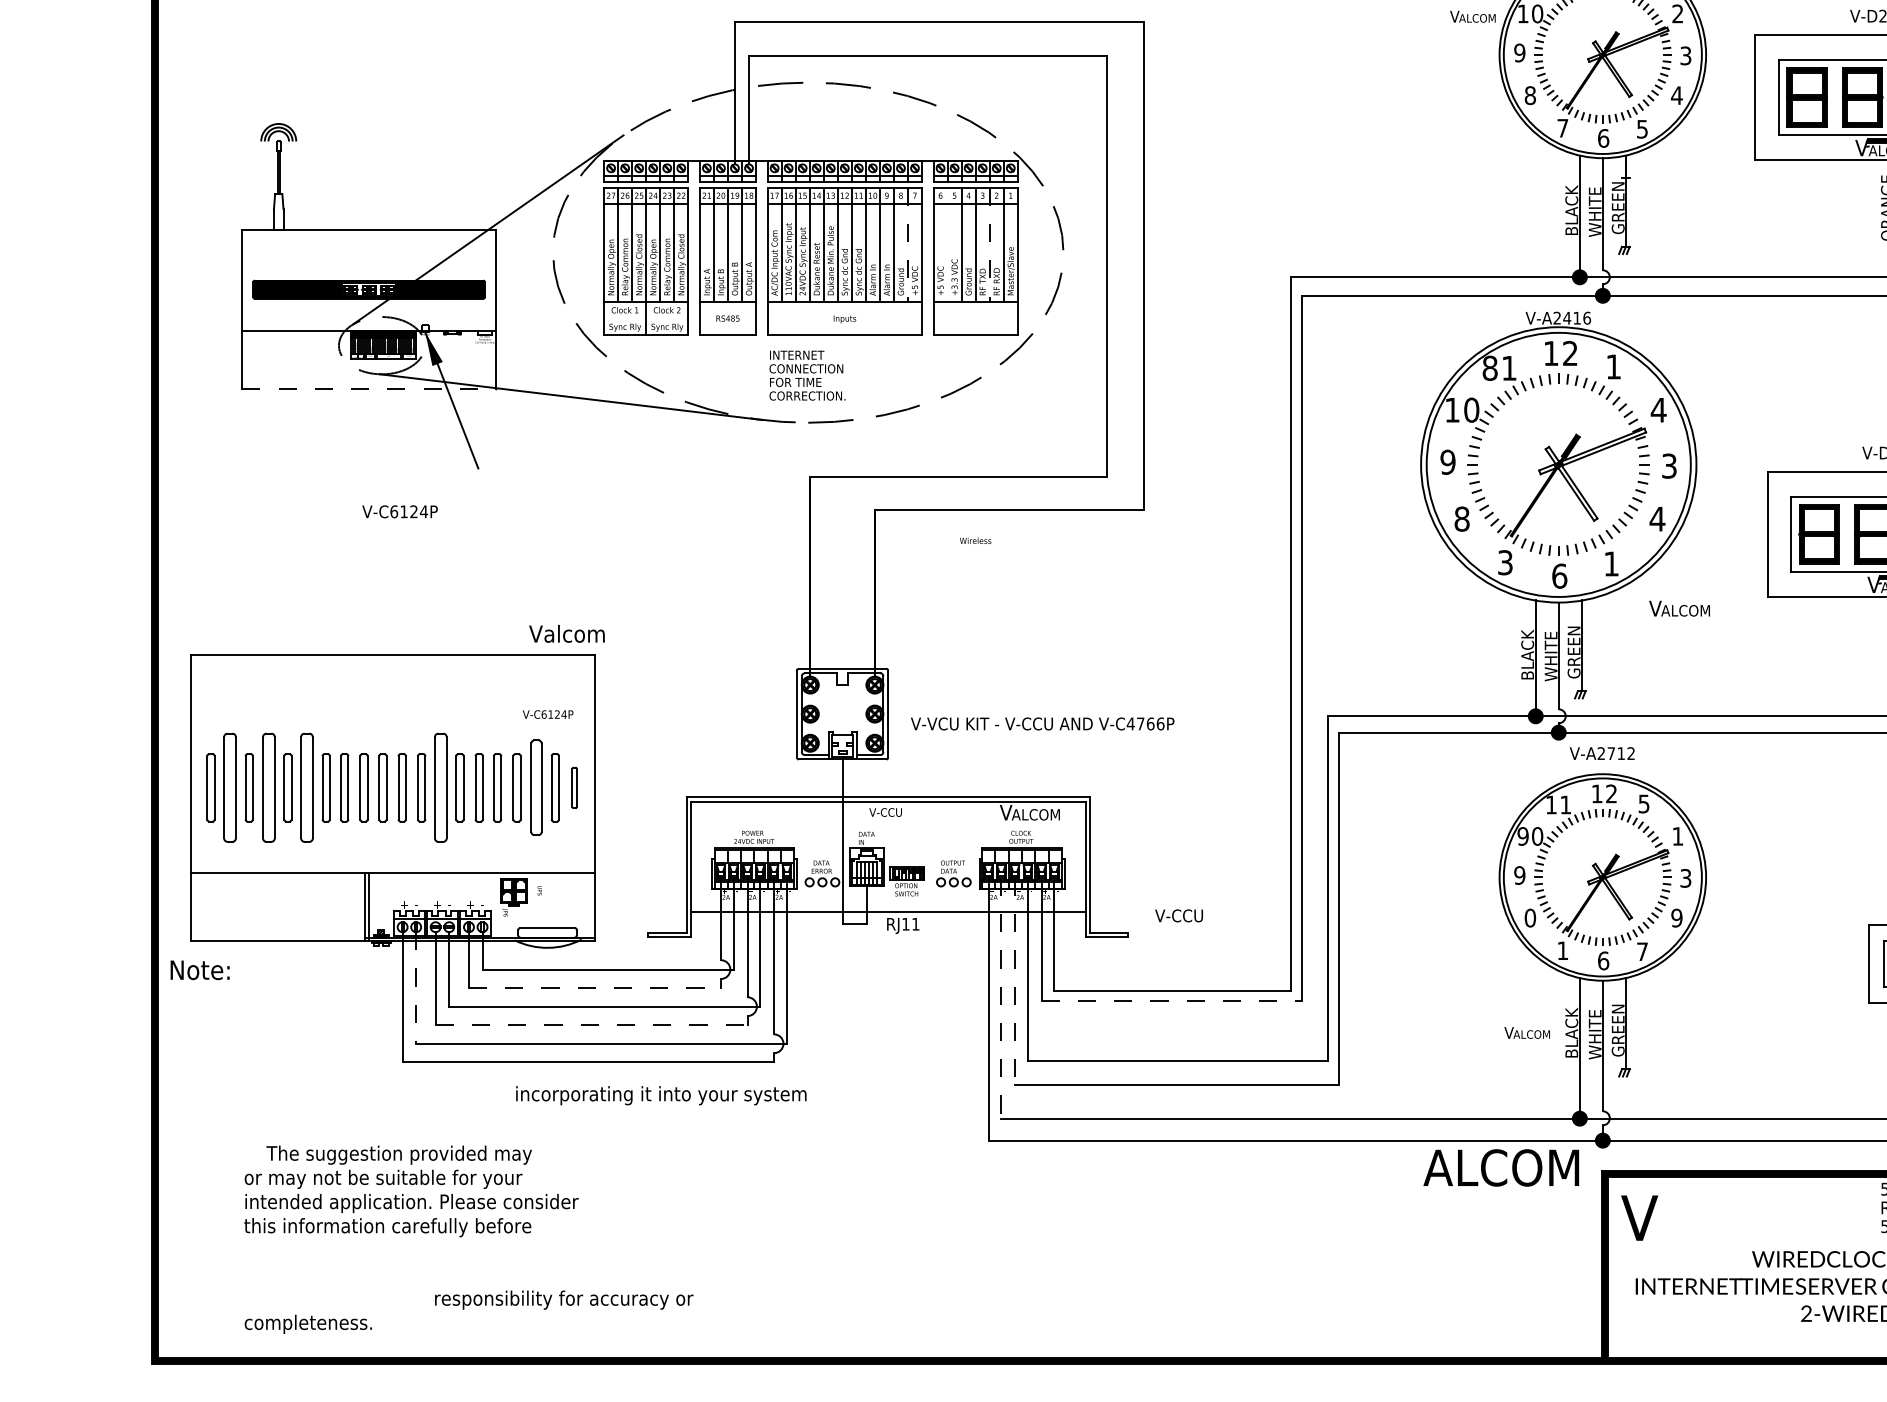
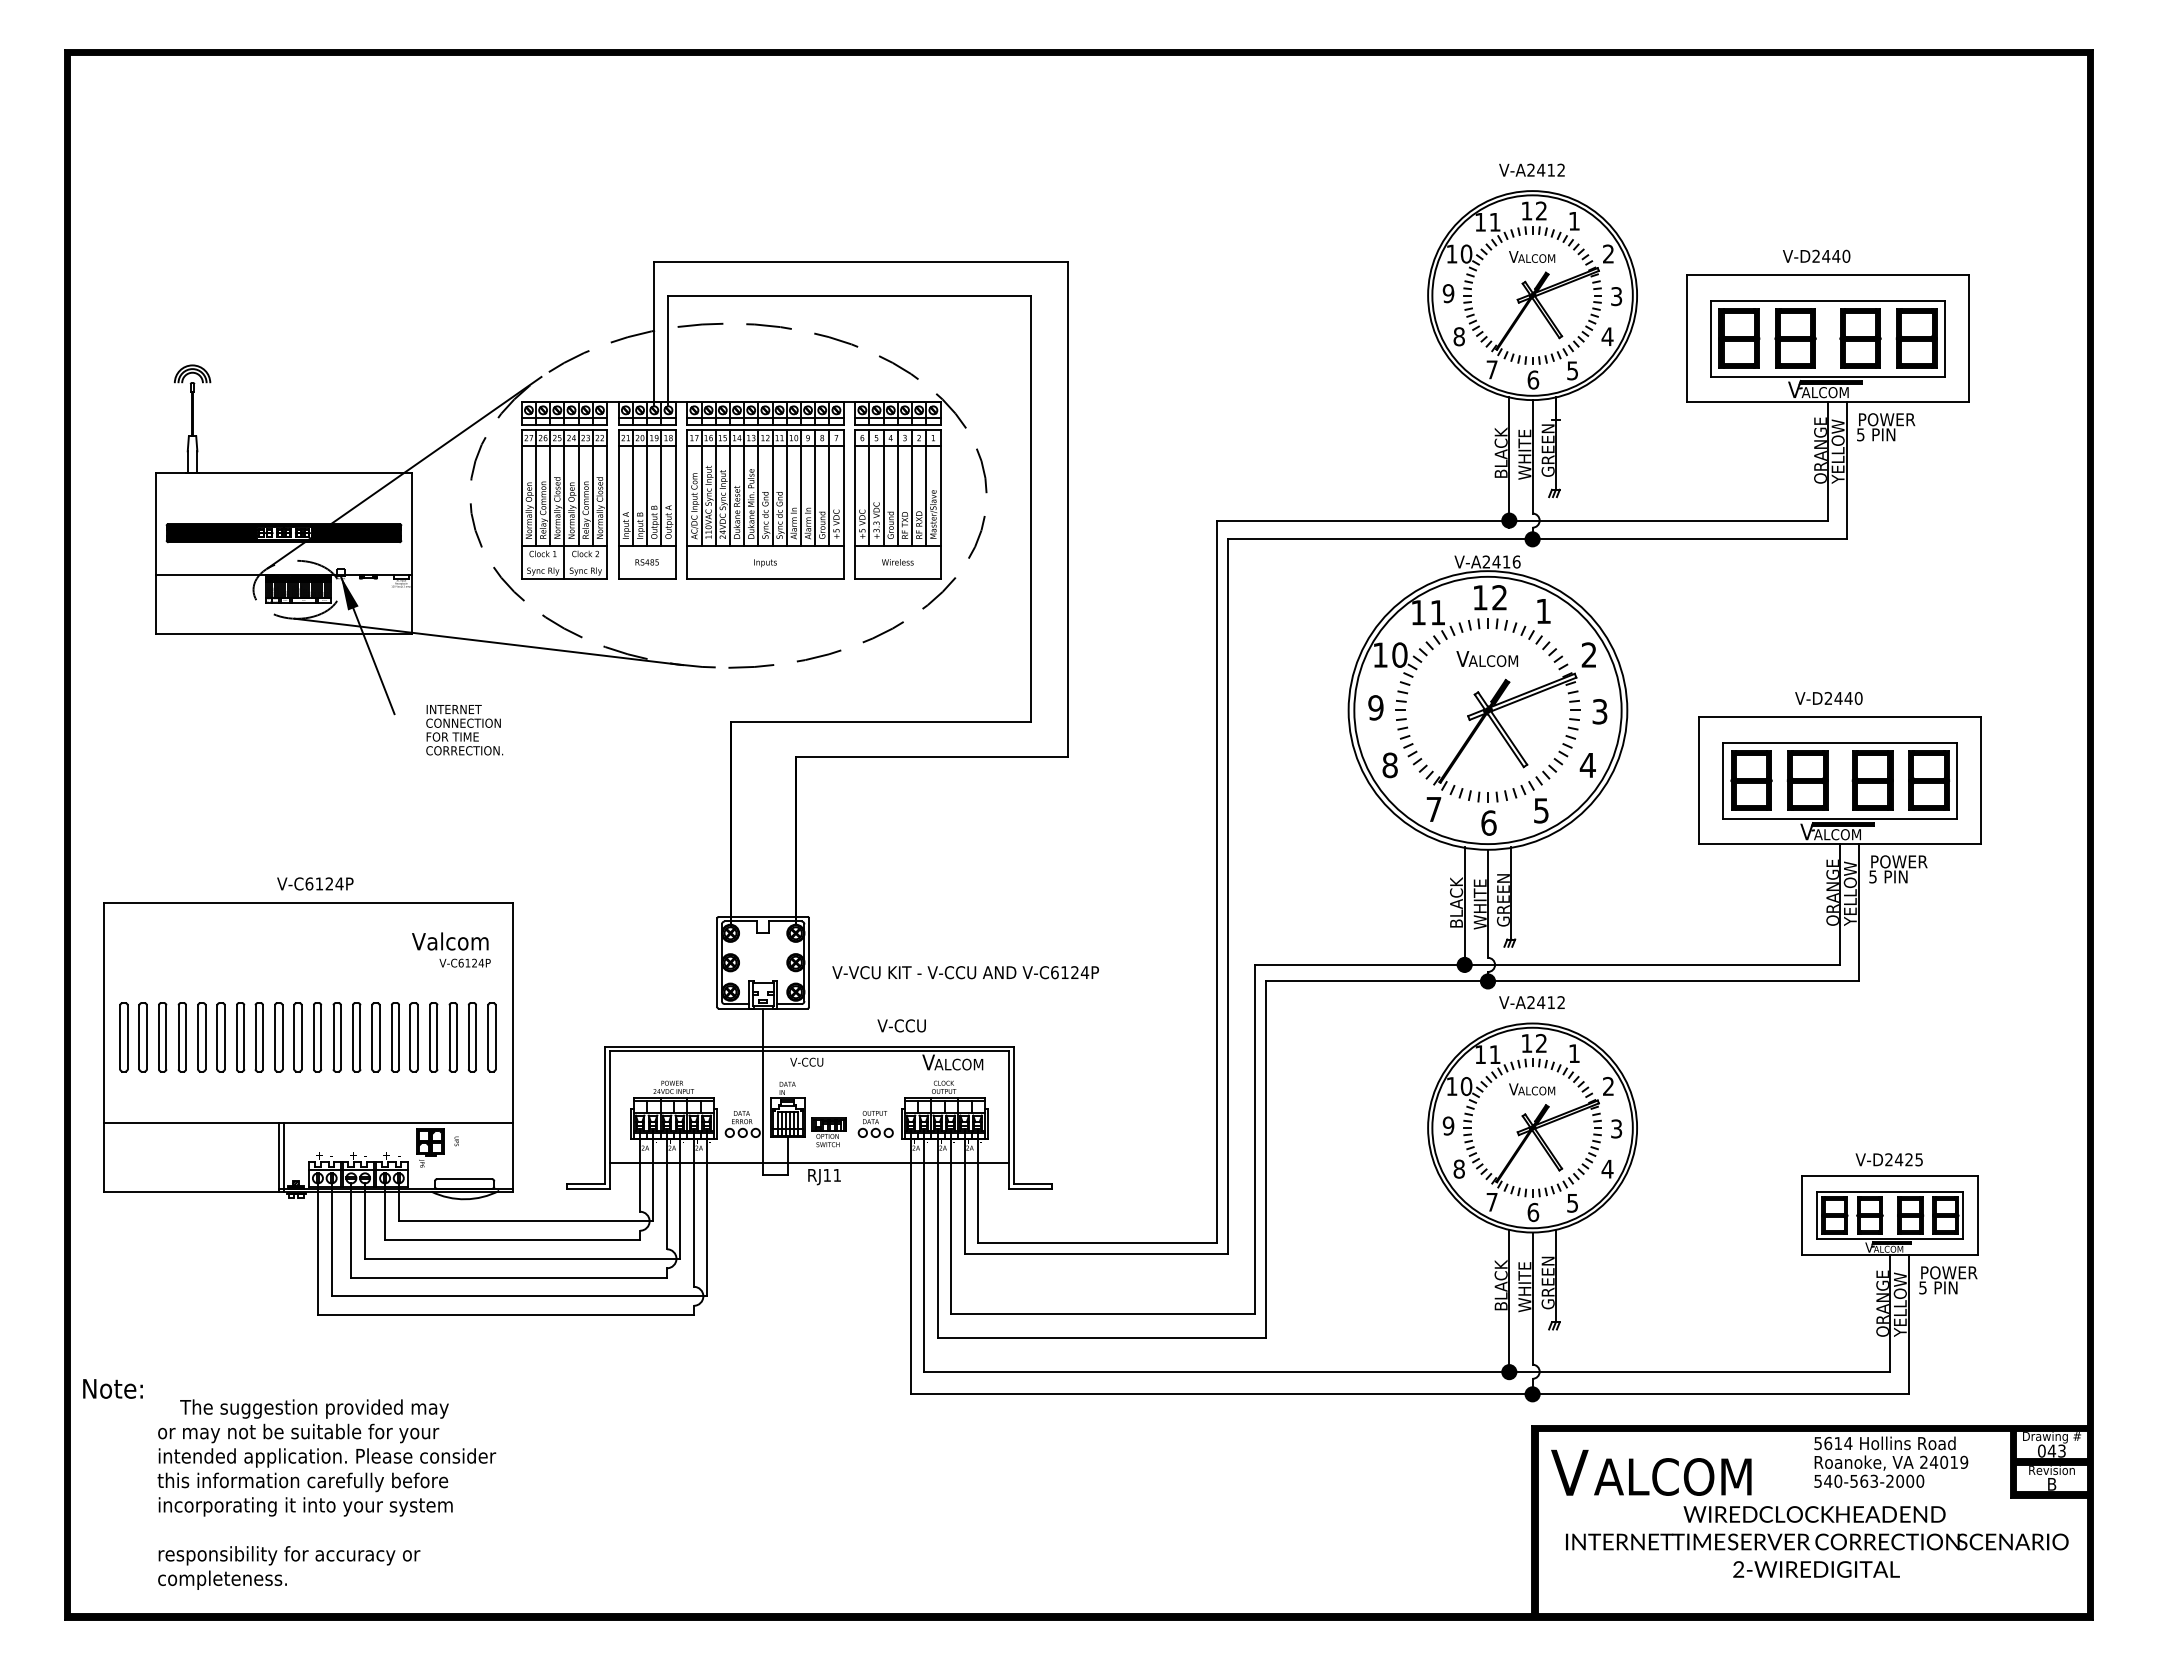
text: (1473, 16) -> (1532, 256), moved
line: (908, 244) -> (829, 487), dashed -> solid
line: (947, 244) -> (869, 487), added
line: (990, 244) -> (912, 487), dashed -> solid
text: (1490, 368) -> (1418, 612), 81 -> 11
text: (807, 375) -> (464, 730), moved
line: (369, 389) -> (284, 634), dashed -> solid
text: (1659, 409) -> (1589, 654), 4 -> 2
text: (400, 511) -> (315, 883), moved
text: (975, 541) -> (897, 562), moved
text: (1504, 562) -> (1433, 809), 3 -> 7
text: (1611, 563) -> (1541, 810), 1 -> 5
text: (1678, 608) -> (1486, 658), moved
text: (567, 633) -> (450, 941), moved
text: (1145, 723) -> (1069, 972), V-C4766P -> V-C6124P
text: (1611, 753) -> (1541, 1002), V-A2712 -> V-A2412
part: (229, 788) -> (142, 1037), size x0.62
part: (267, 788) -> (181, 1037), size x0.62
part: (306, 788) -> (220, 1037), size x0.62
part: (440, 788) -> (356, 1037), size x0.62
part: (535, 788) -> (452, 1037), size x0.71
part: (574, 788) -> (491, 1037), size x1.67
text: (1644, 803) -> (1574, 1053), 5 -> 1
text: (1677, 835) -> (1608, 1085), 1 -> 2
text: (1522, 836) -> (1451, 1086), 90 -> 10
text: (1178, 915) -> (901, 1025), moved
text: (1676, 917) -> (1607, 1168), 9 -> 4
text: (1529, 918) -> (1458, 1169), 0 -> 8
text: (1562, 951) -> (1491, 1202), 1 -> 7
text: (1642, 952) -> (1572, 1203), 7 -> 5
text: (199, 969) -> (112, 1388), moved
line: (1014, 981) -> (937, 1233), dashed -> solid
line: (416, 988) -> (331, 1240), dashed -> solid
line: (594, 988) -> (512, 1240), dashed -> solid
line: (1000, 998) -> (923, 1250), dashed -> solid
line: (1171, 1001) -> (1096, 1253), dashed -> solid
line: (591, 1025) -> (509, 1277), dashed -> solid
text: (1527, 1033) -> (1532, 1089), moved
text: (661, 1095) -> (305, 1506), moved
text: (1500, 1167) -> (1672, 1476), moved
text: (564, 1299) -> (289, 1555), moved

